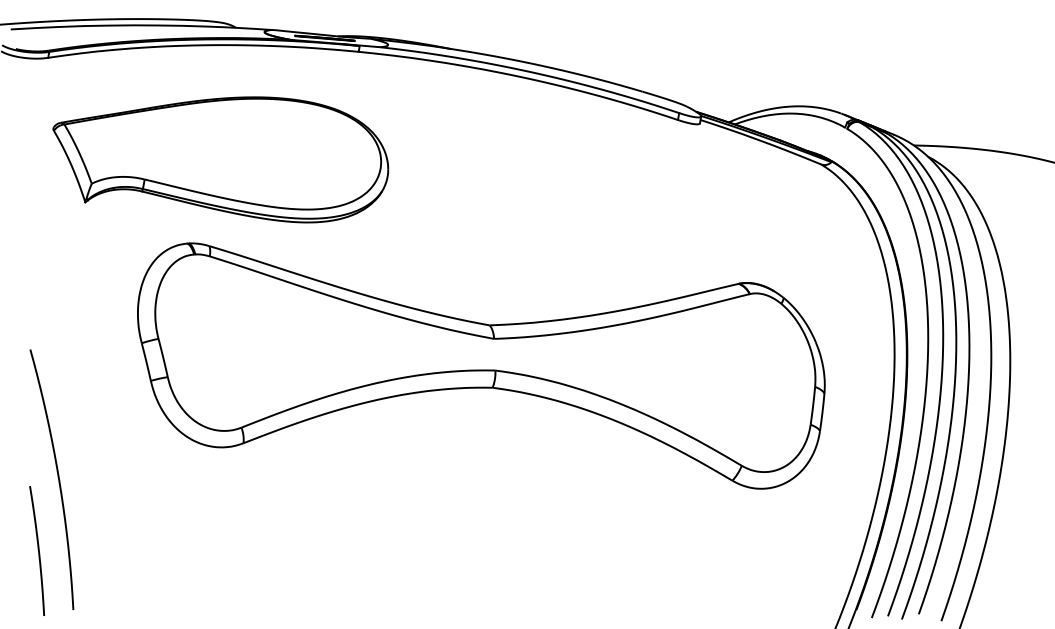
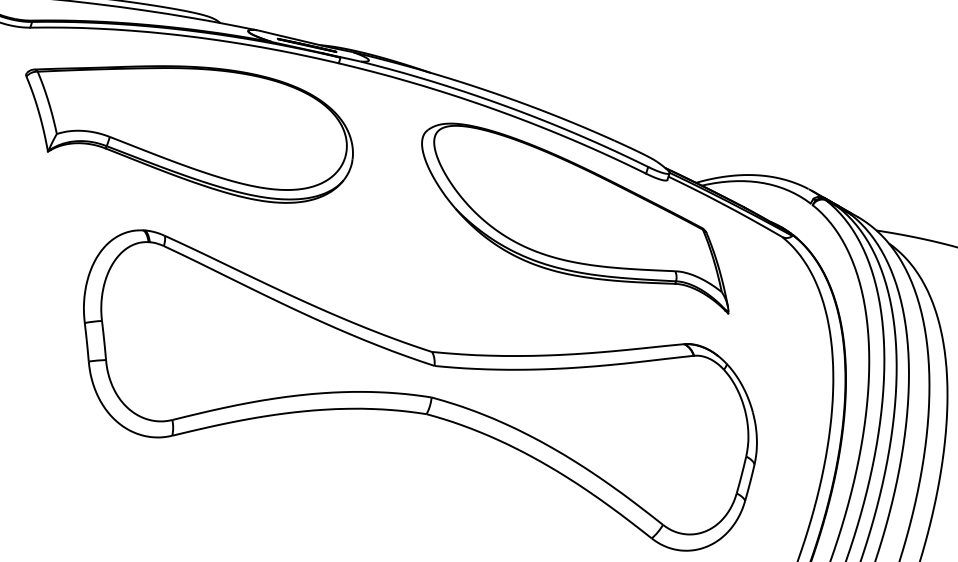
part: (220, 159) -> (187, 127), moved
part: (614, 171) -> (576, 216), added

